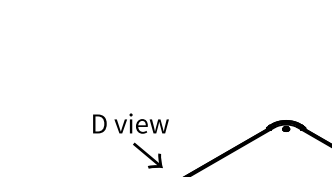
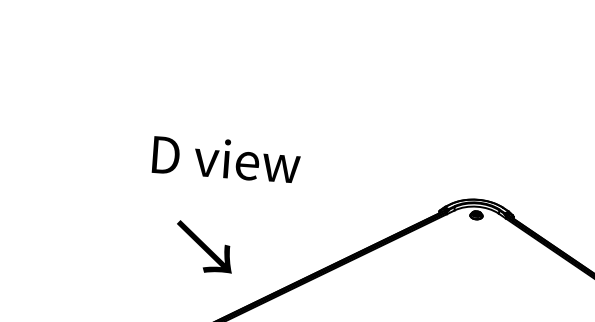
text: (130, 123) -> (225, 158), moved

